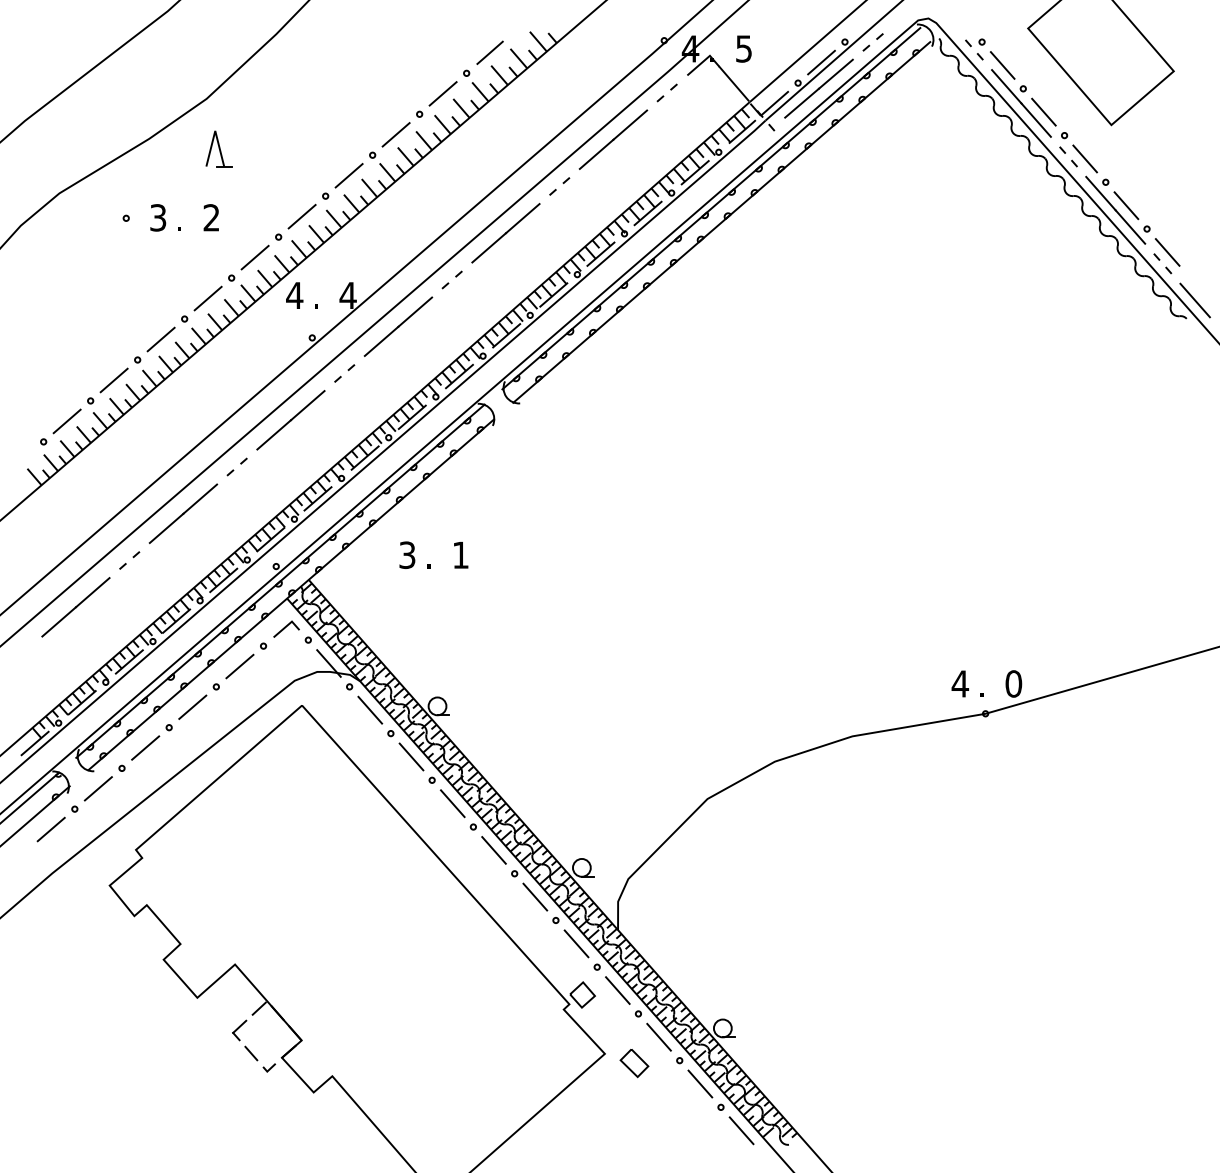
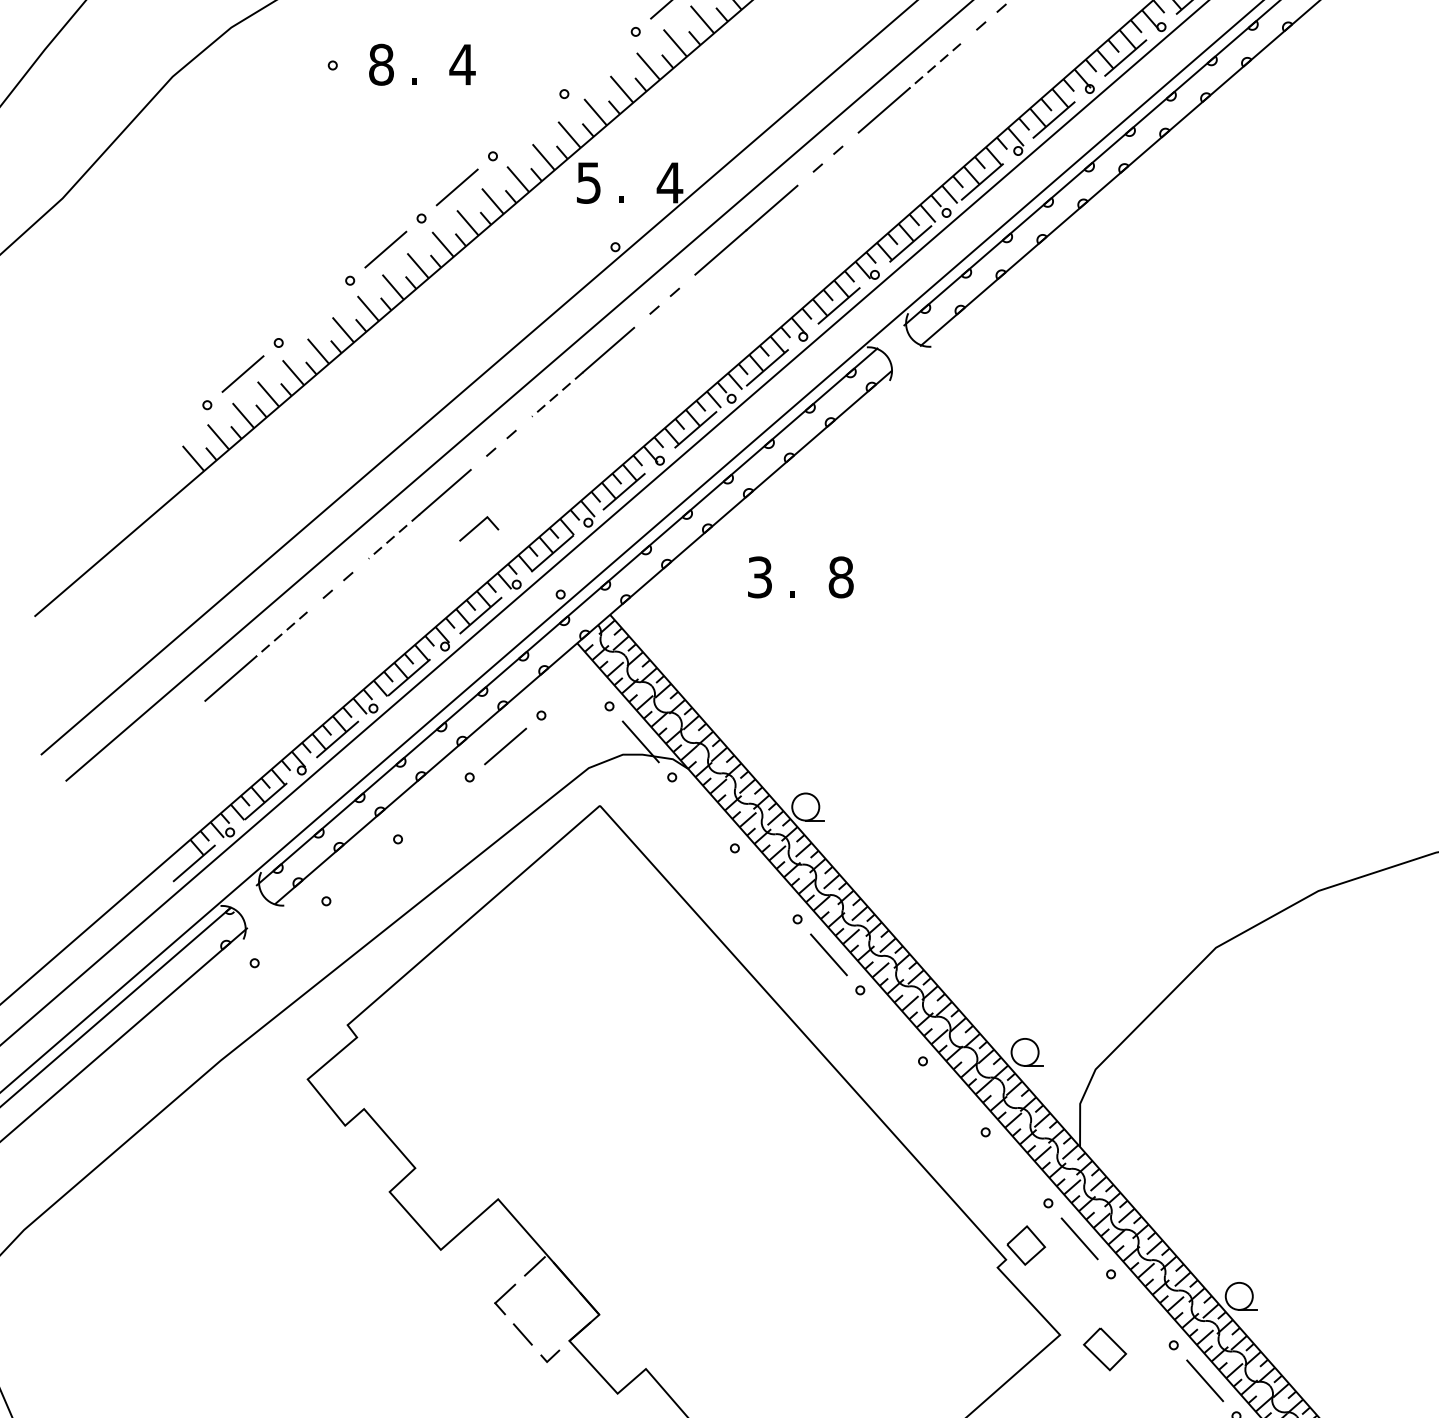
line: (301, 216) -> (599, 62), removed
text: (158, 217) -> (381, 64), 3 -> 8
text: (211, 217) -> (462, 64), 2 -> 4
line: (522, 218) -> (934, 65), solid -> dashed
line: (254, 257) -> (527, 125), removed
text: (294, 295) -> (588, 182), 4 -> 5
line: (113, 380) -> (313, 311), removed
line: (273, 435) -> (556, 395), solid -> dashed
line: (166, 528) -> (393, 536), solid -> dashed
text: (460, 554) -> (840, 576), 1 -> 8
line: (92, 593) -> (281, 635), solid -> dashed
line: (286, 627) -> (479, 526), moved
line: (192, 706) -> (433, 807), removed
line: (370, 709) -> (703, 811), removed
line: (145, 747) -> (362, 869), removed
line: (411, 756) -> (766, 883), removed
line: (97, 788) -> (289, 931), removed
line: (50, 829) -> (217, 994), removed
line: (493, 850) -> (890, 1026), removed
line: (535, 896) -> (954, 1095), removed
line: (576, 943) -> (1016, 1167), removed
line: (658, 1036) -> (1141, 1308), removed

